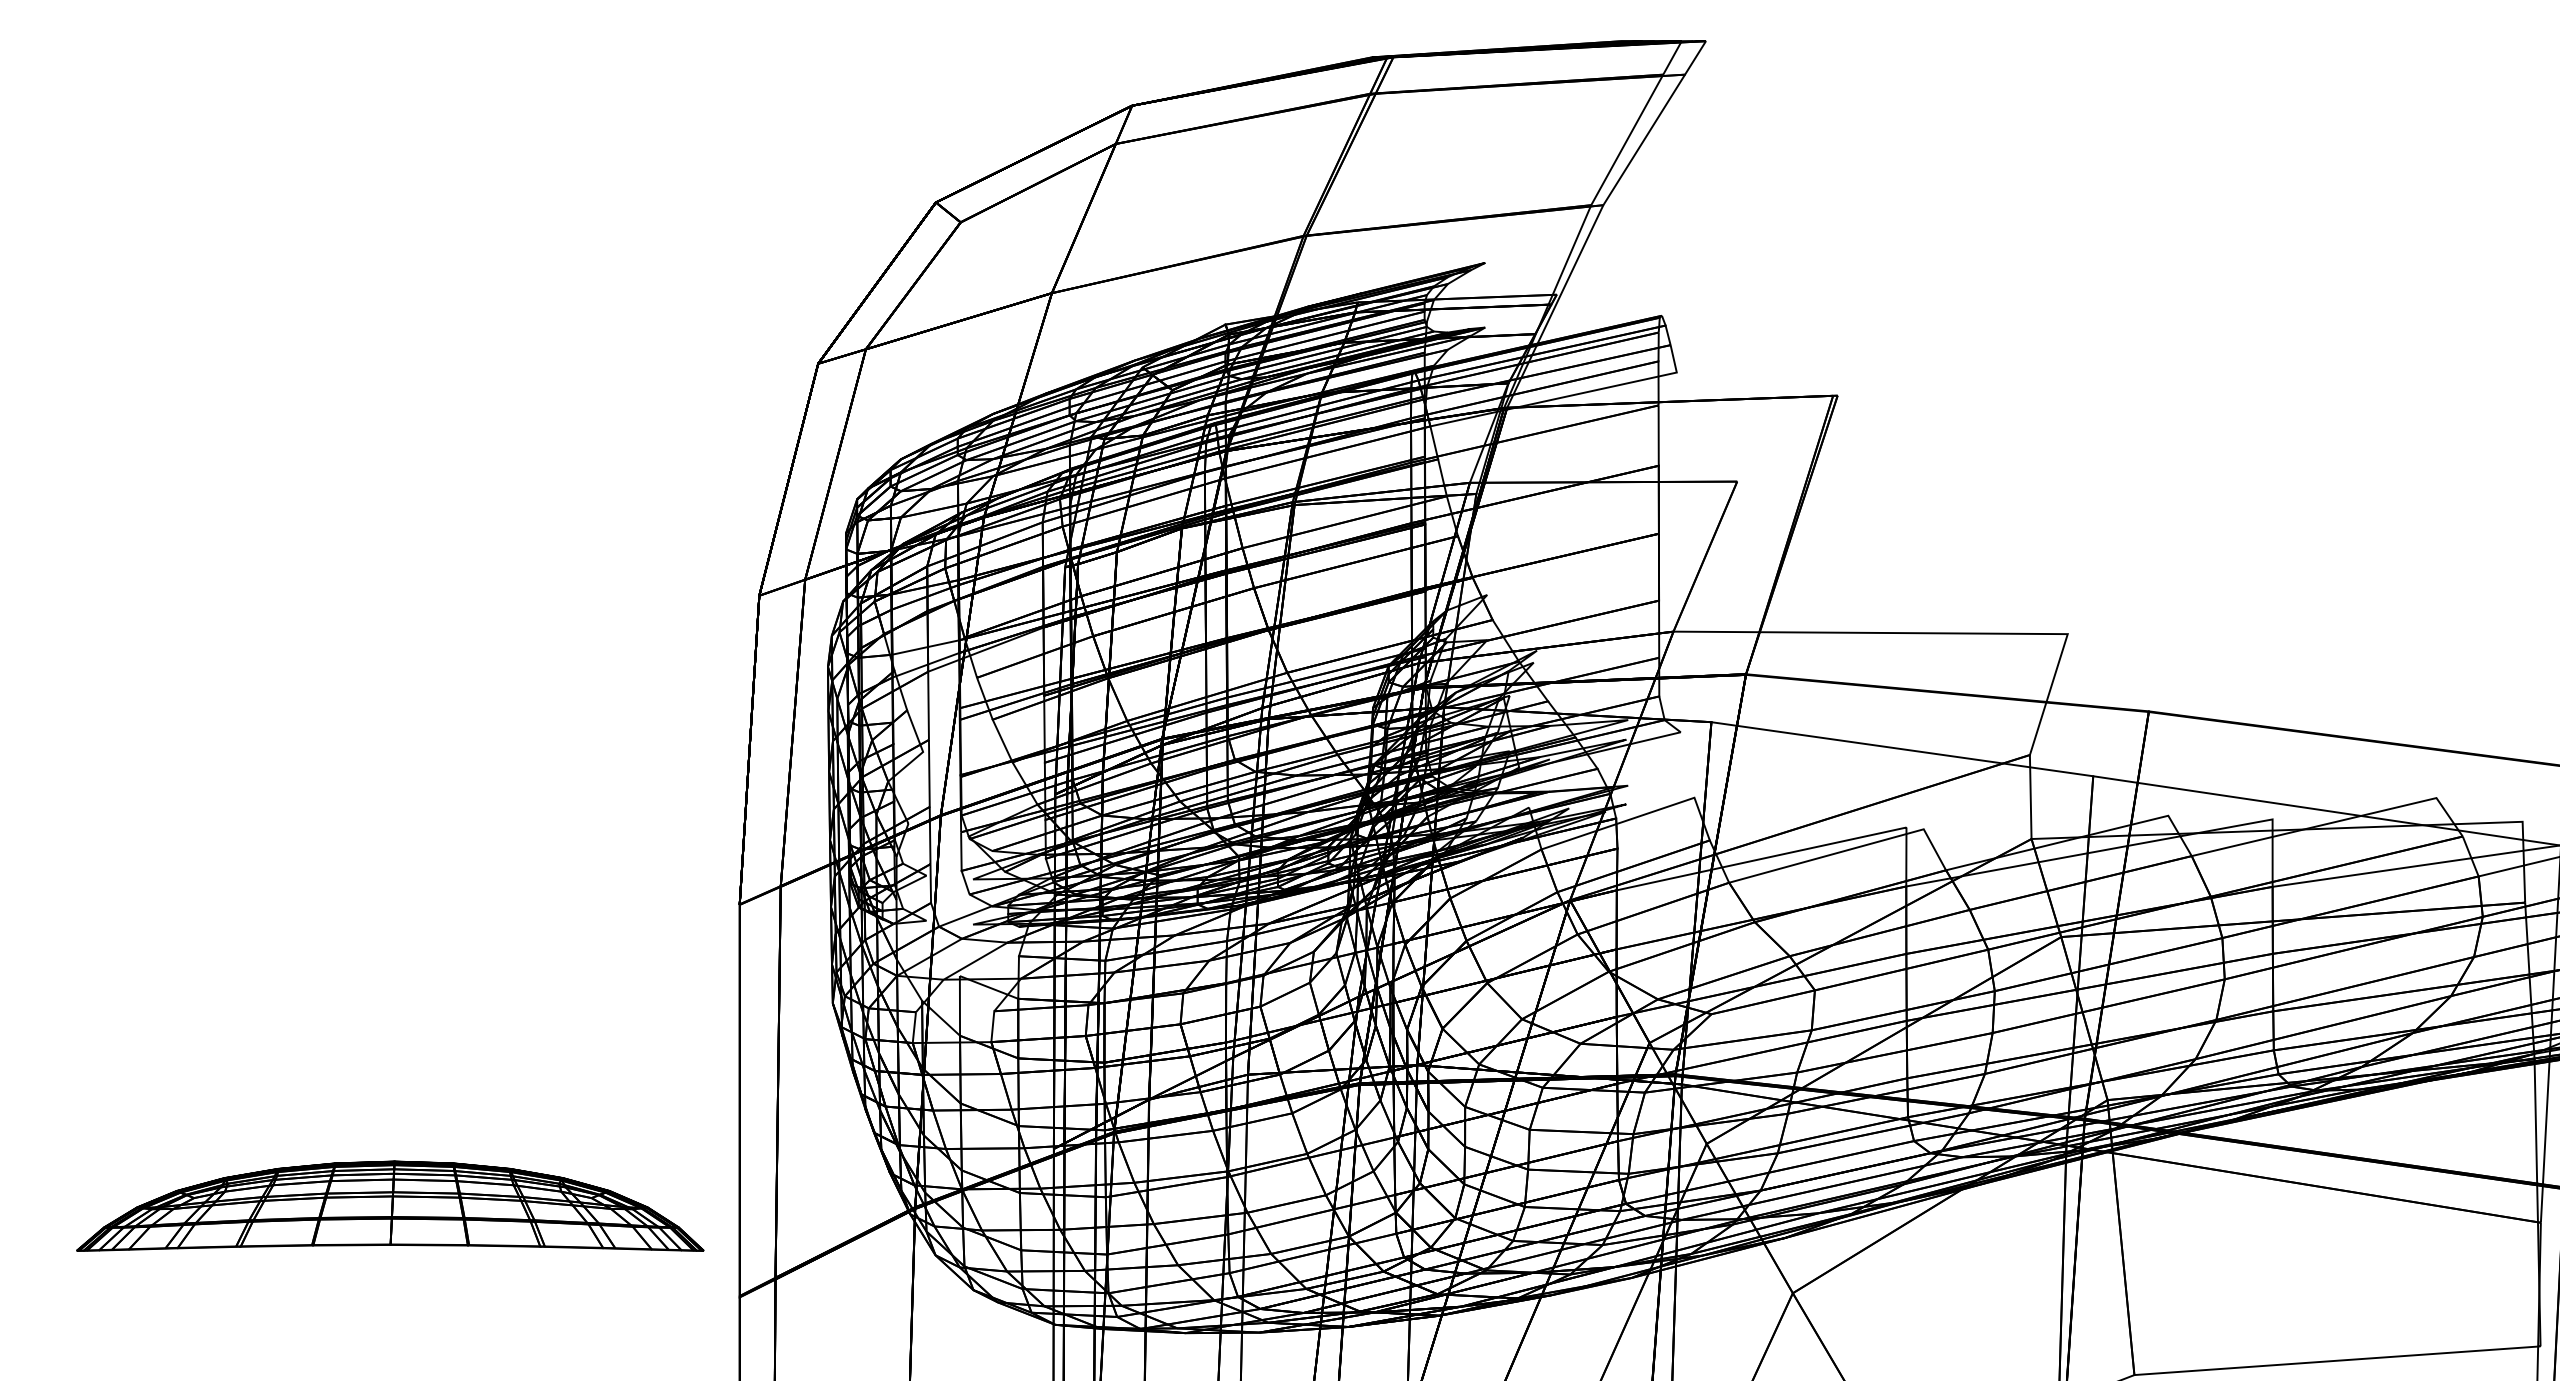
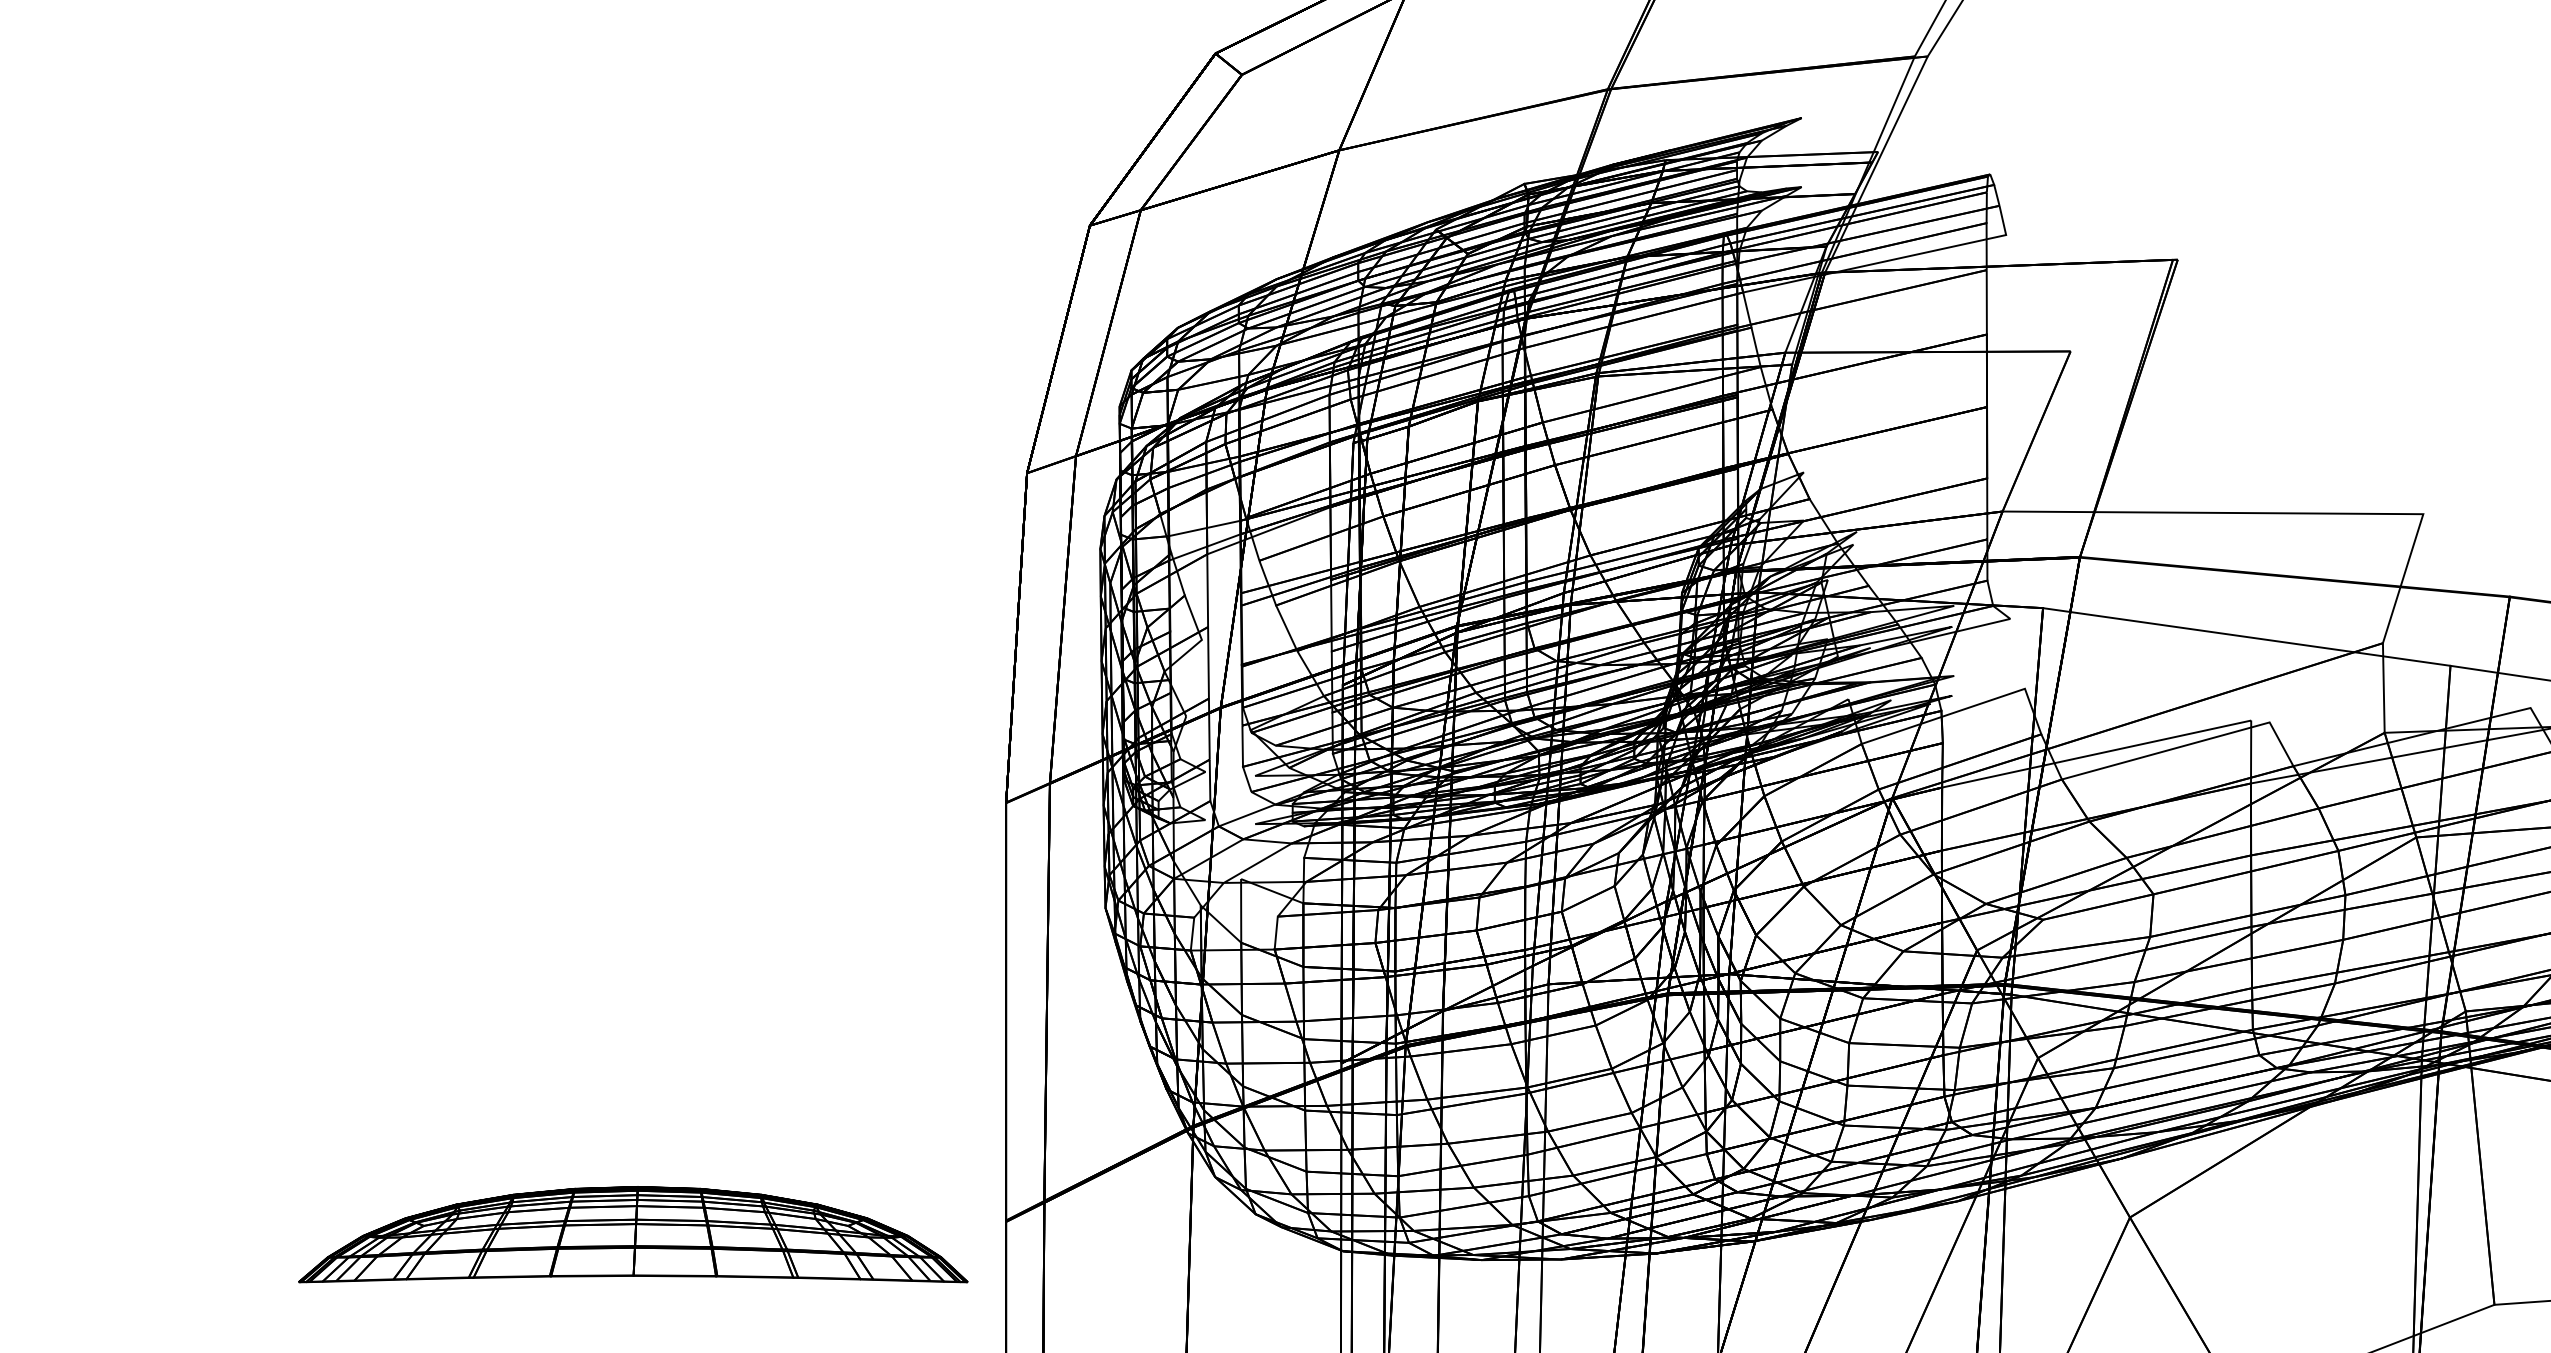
part: (390, 1205) -> (633, 1233), moved

